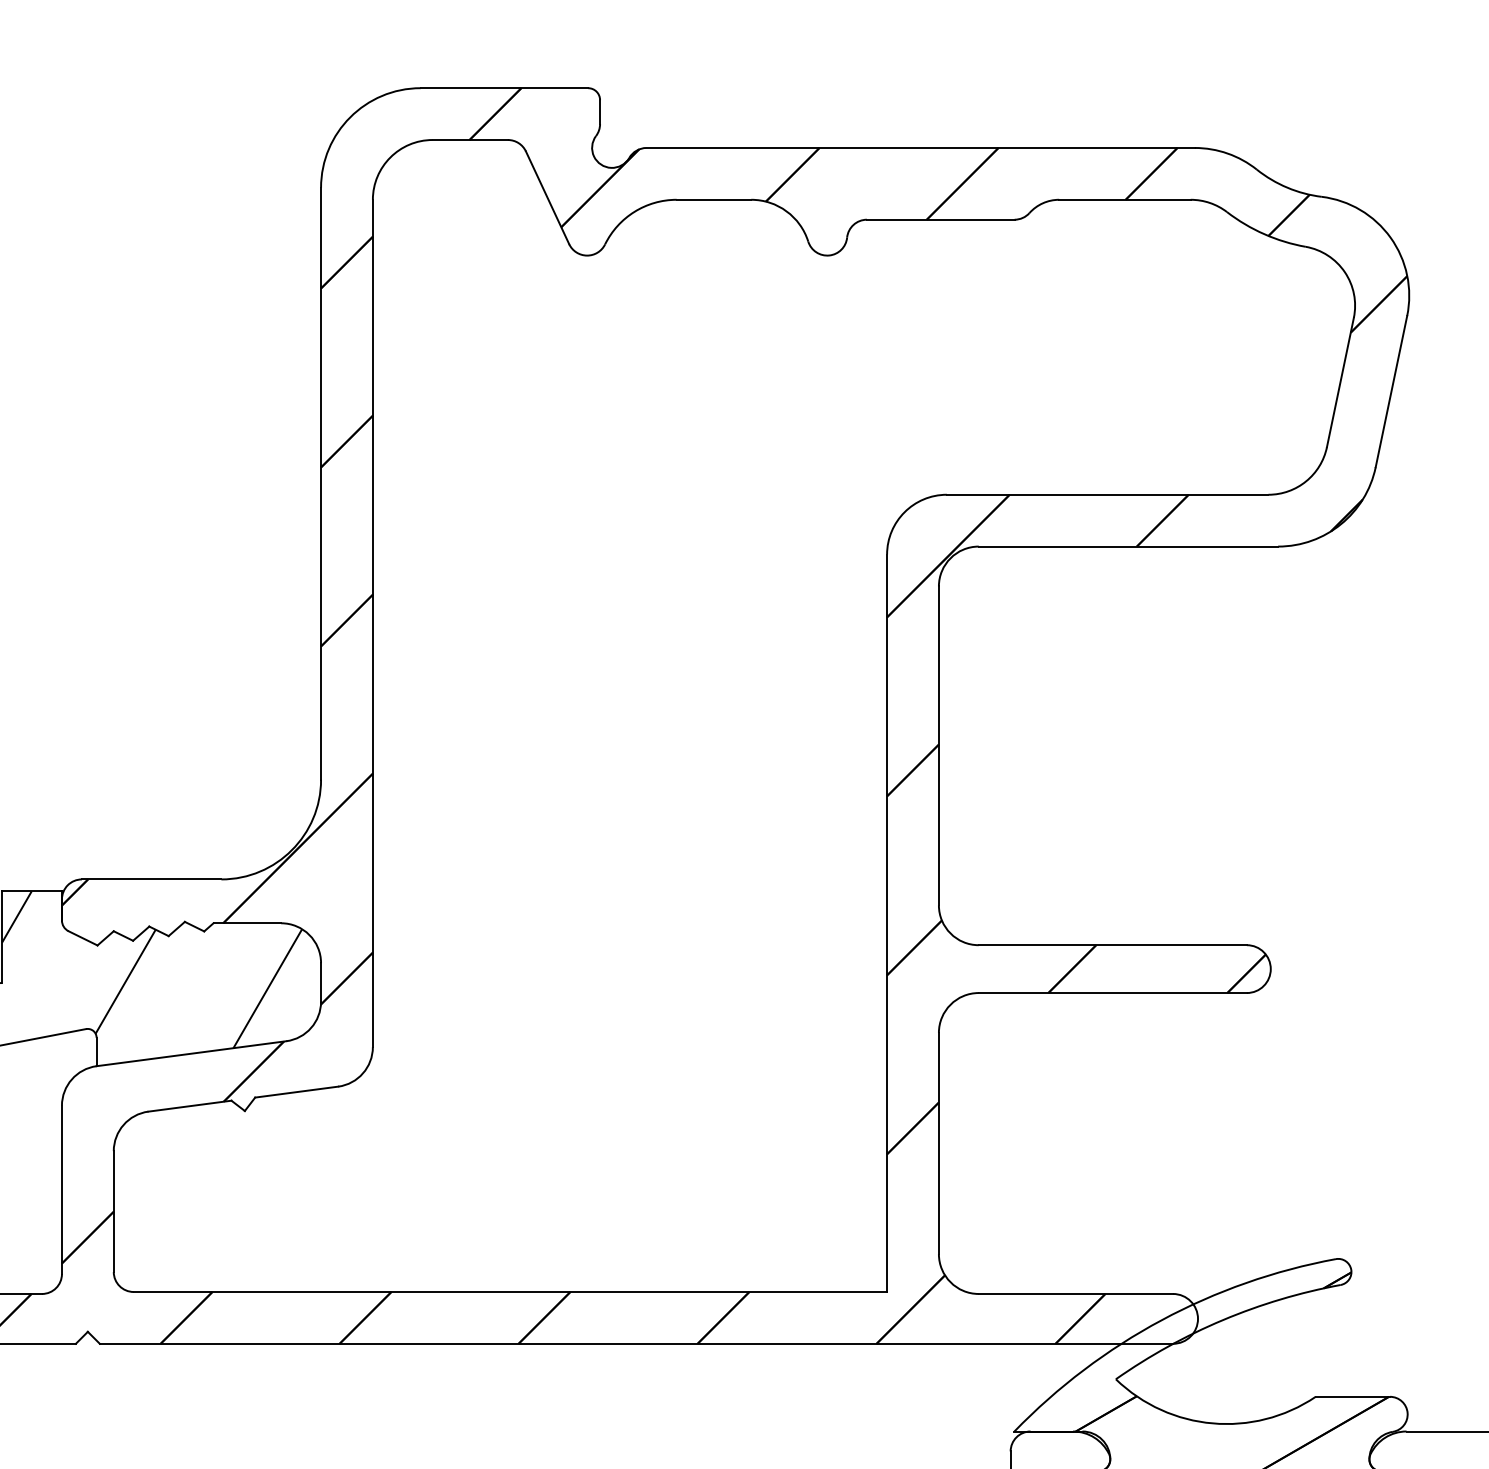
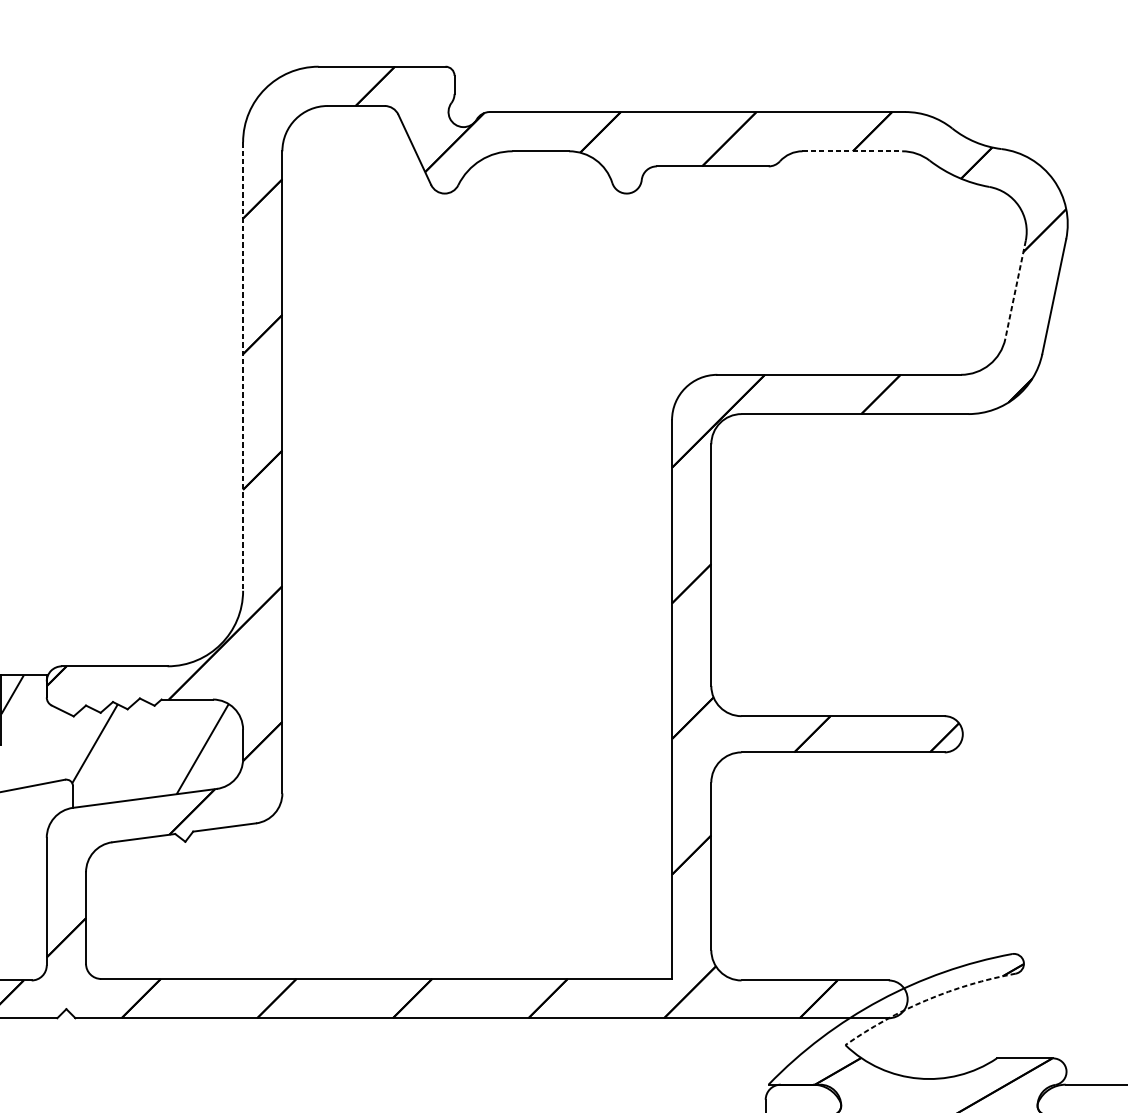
line: (1124, 199) -> (851, 151), solid -> dashed
line: (1340, 383) -> (1015, 290), solid -> dashed
line: (321, 483) -> (243, 366), solid -> dashed
arc: (1223, 1320) -> (926, 1000), solid -> dashed

